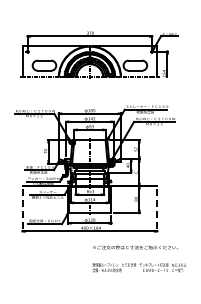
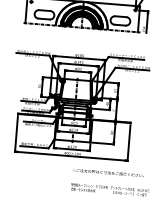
line: (22, 210) -> (16, 134), dashed -> solid
line: (157, 210) -> (129, 143), dashed -> solid

